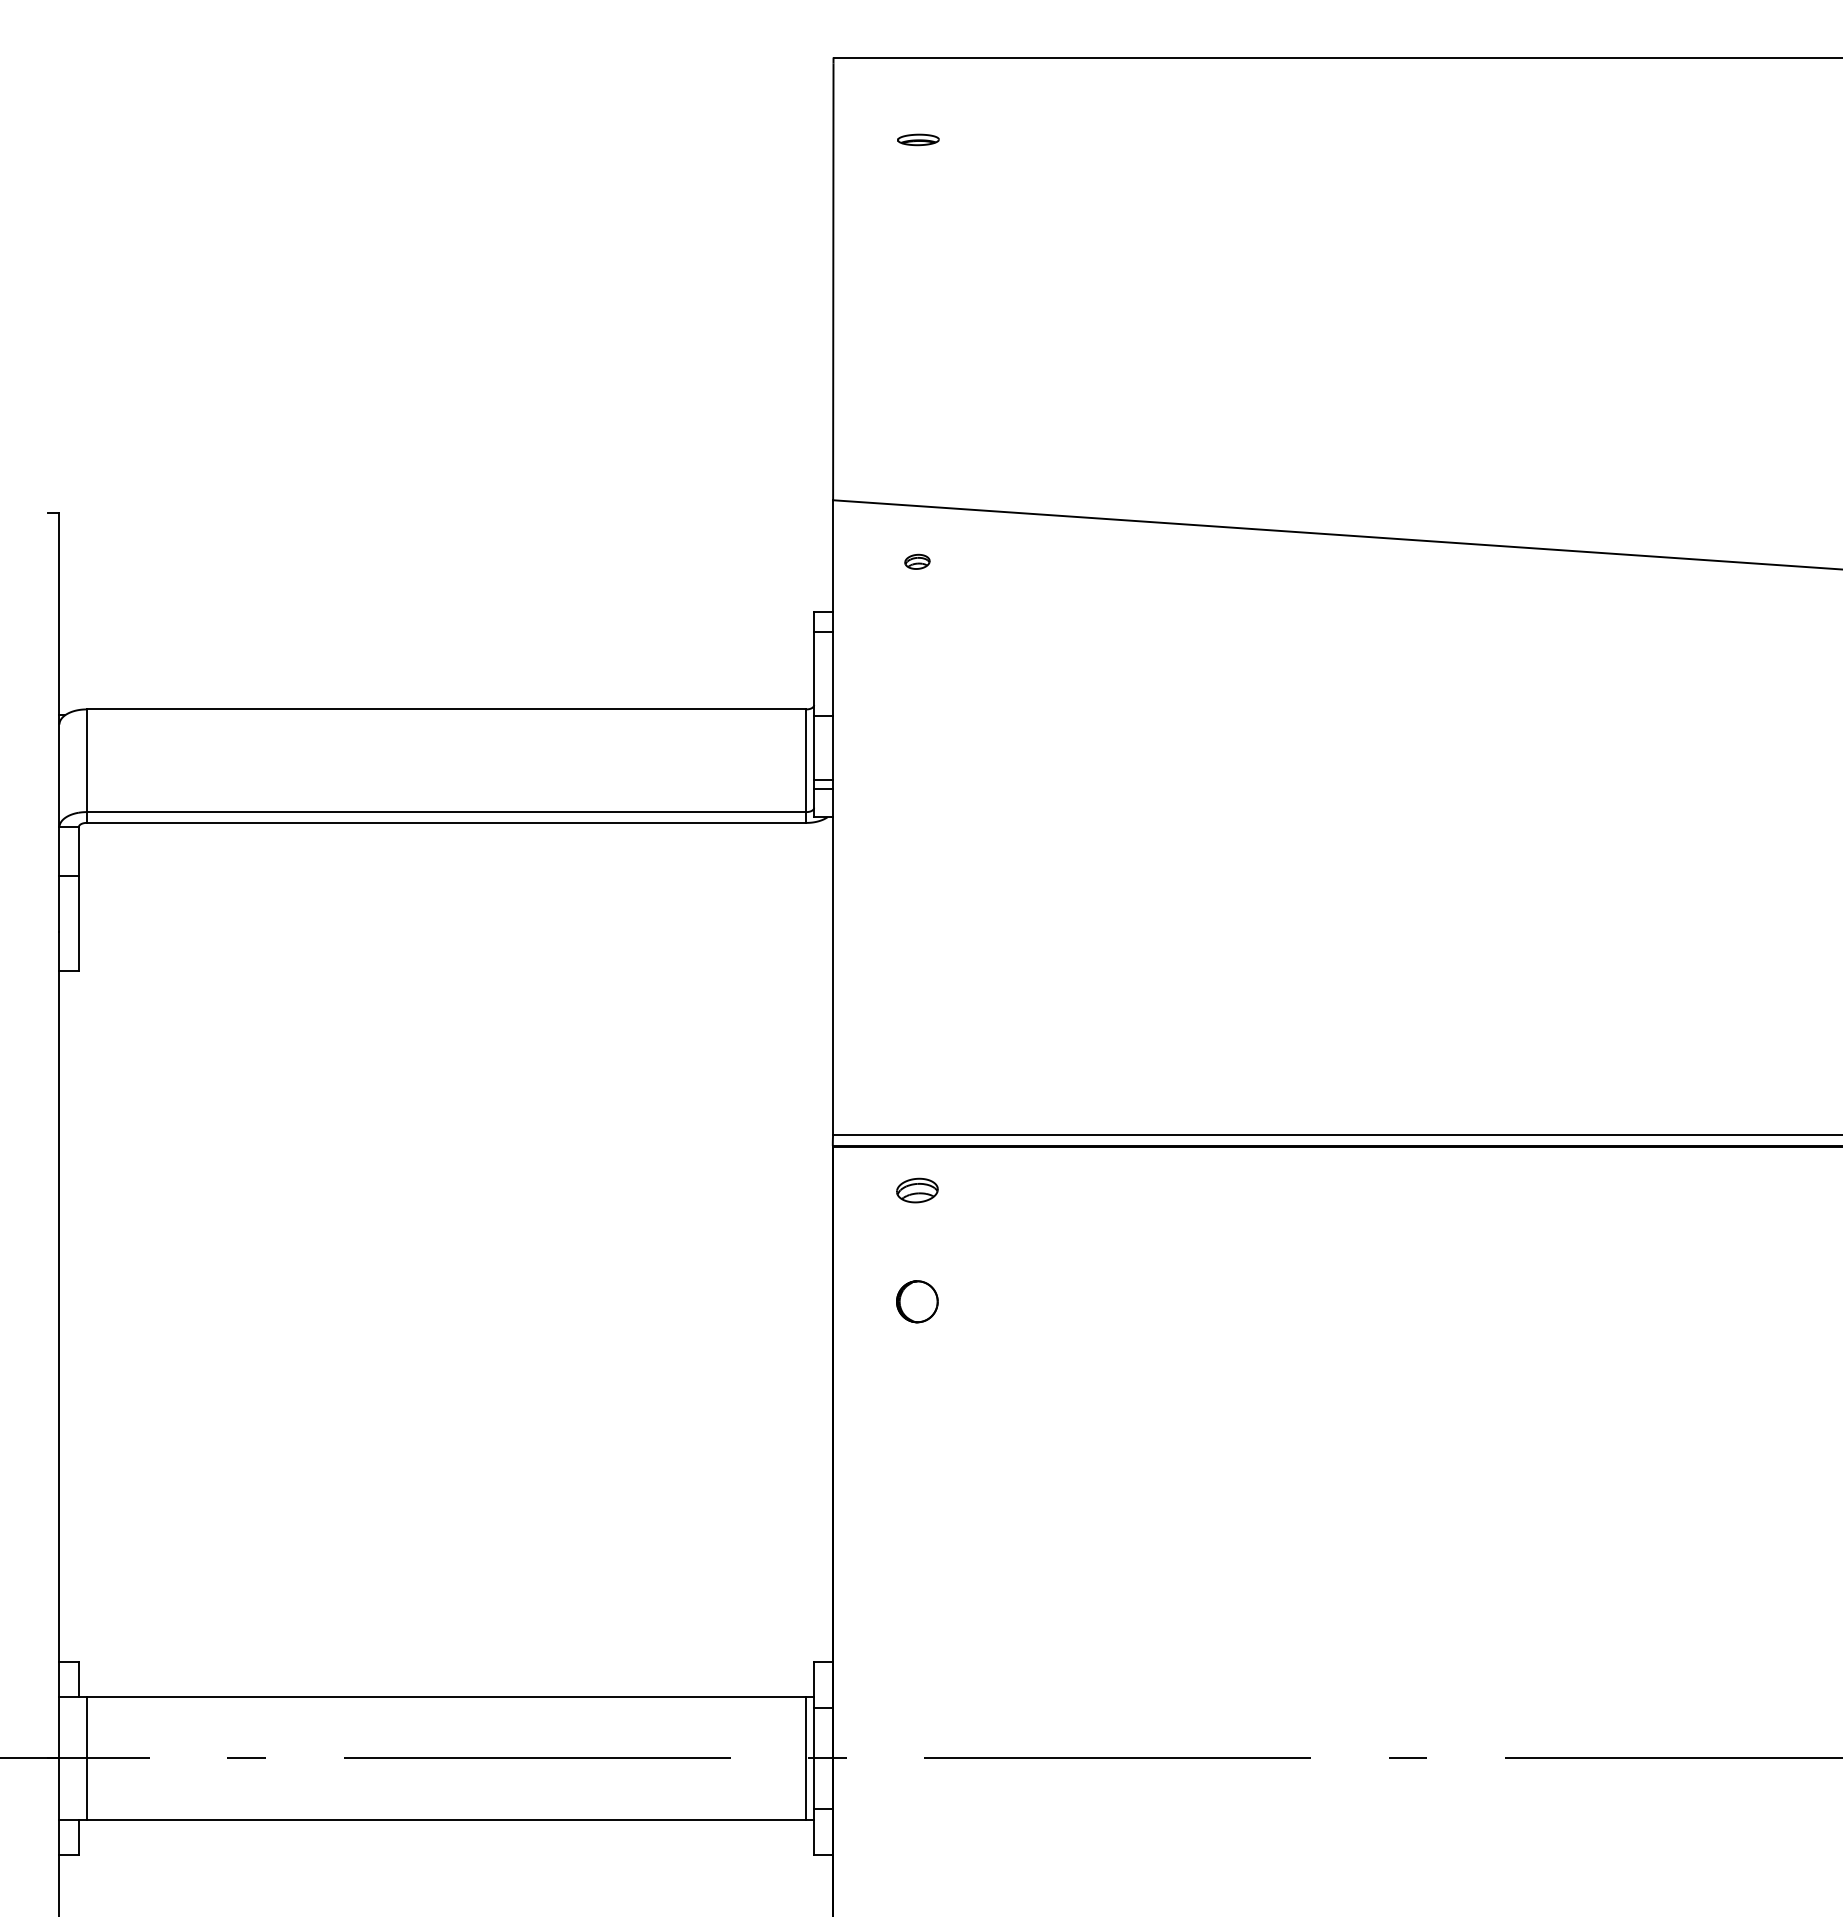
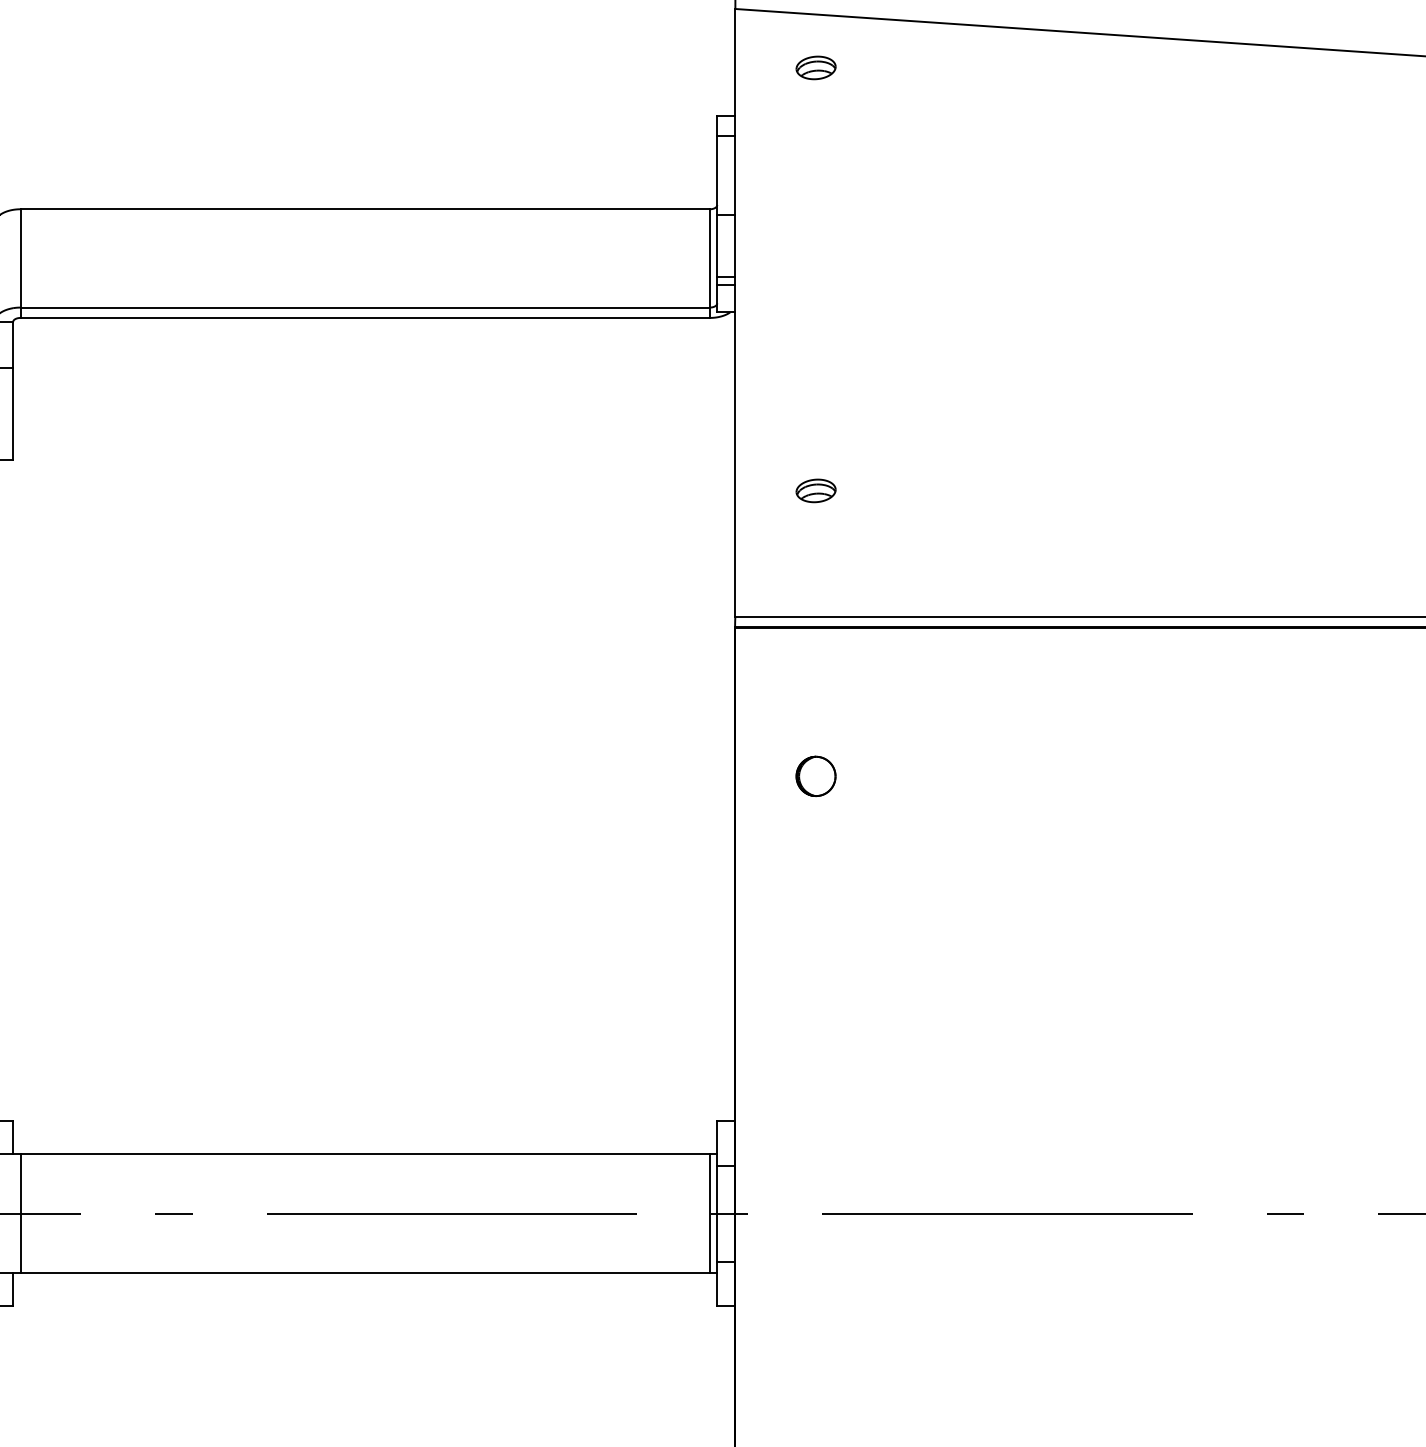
part: (917, 561) -> (816, 67), size x1.67
part: (917, 1190) -> (816, 490), moved

